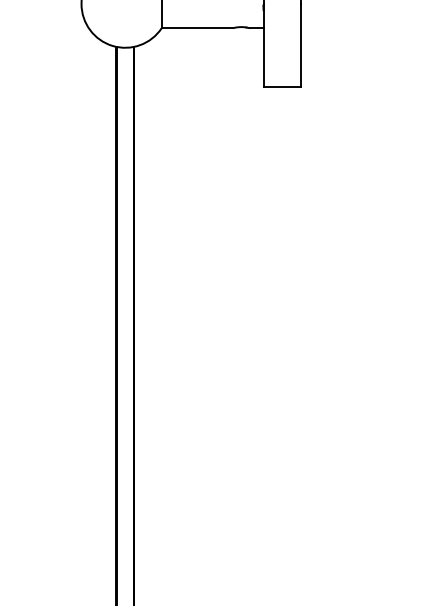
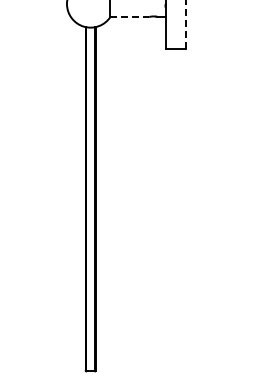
line: (198, 29) -> (130, 17), solid -> dashed
line: (302, 43) -> (186, 25), solid -> dashed

